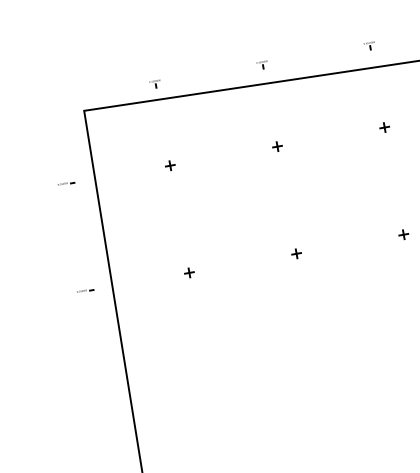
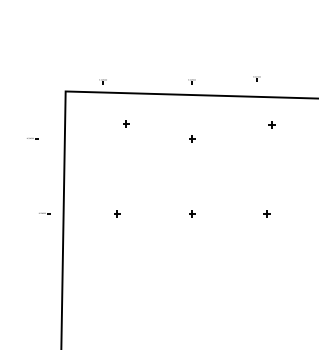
part: (369, 45) -> (256, 78), moved
part: (154, 83) -> (102, 81), moved
part: (383, 126) -> (271, 124), moved
part: (170, 164) -> (126, 123), moved
part: (65, 183) -> (32, 138), moved

